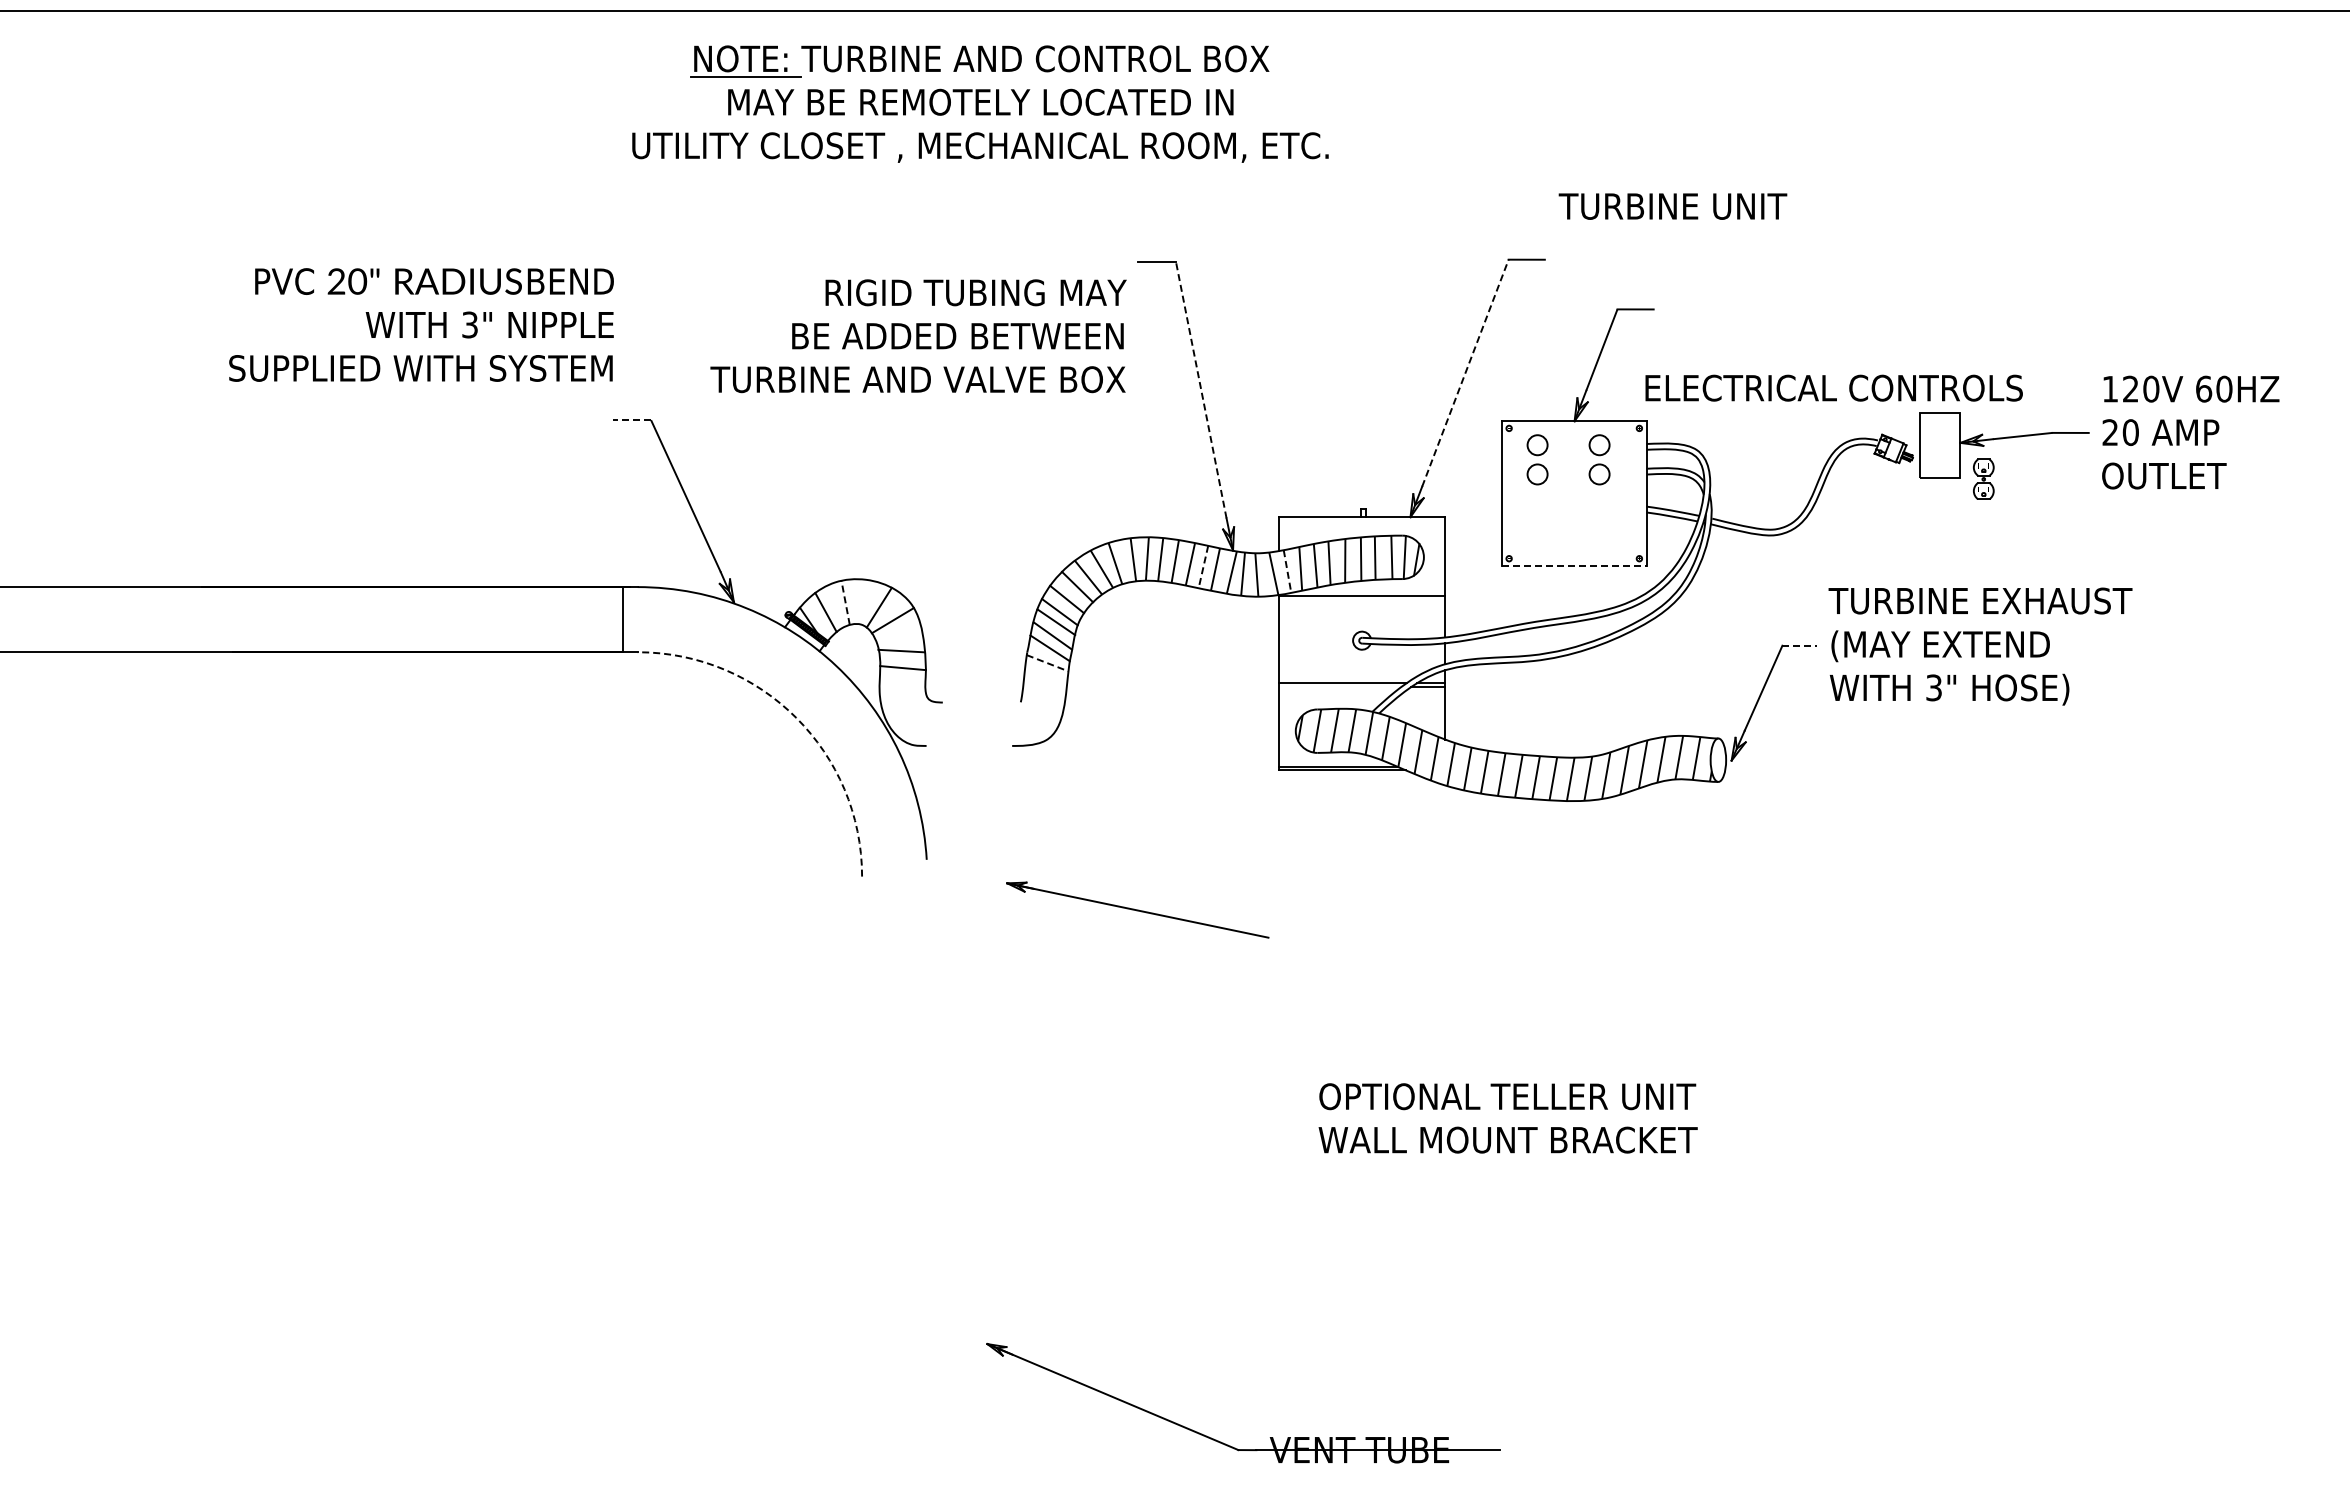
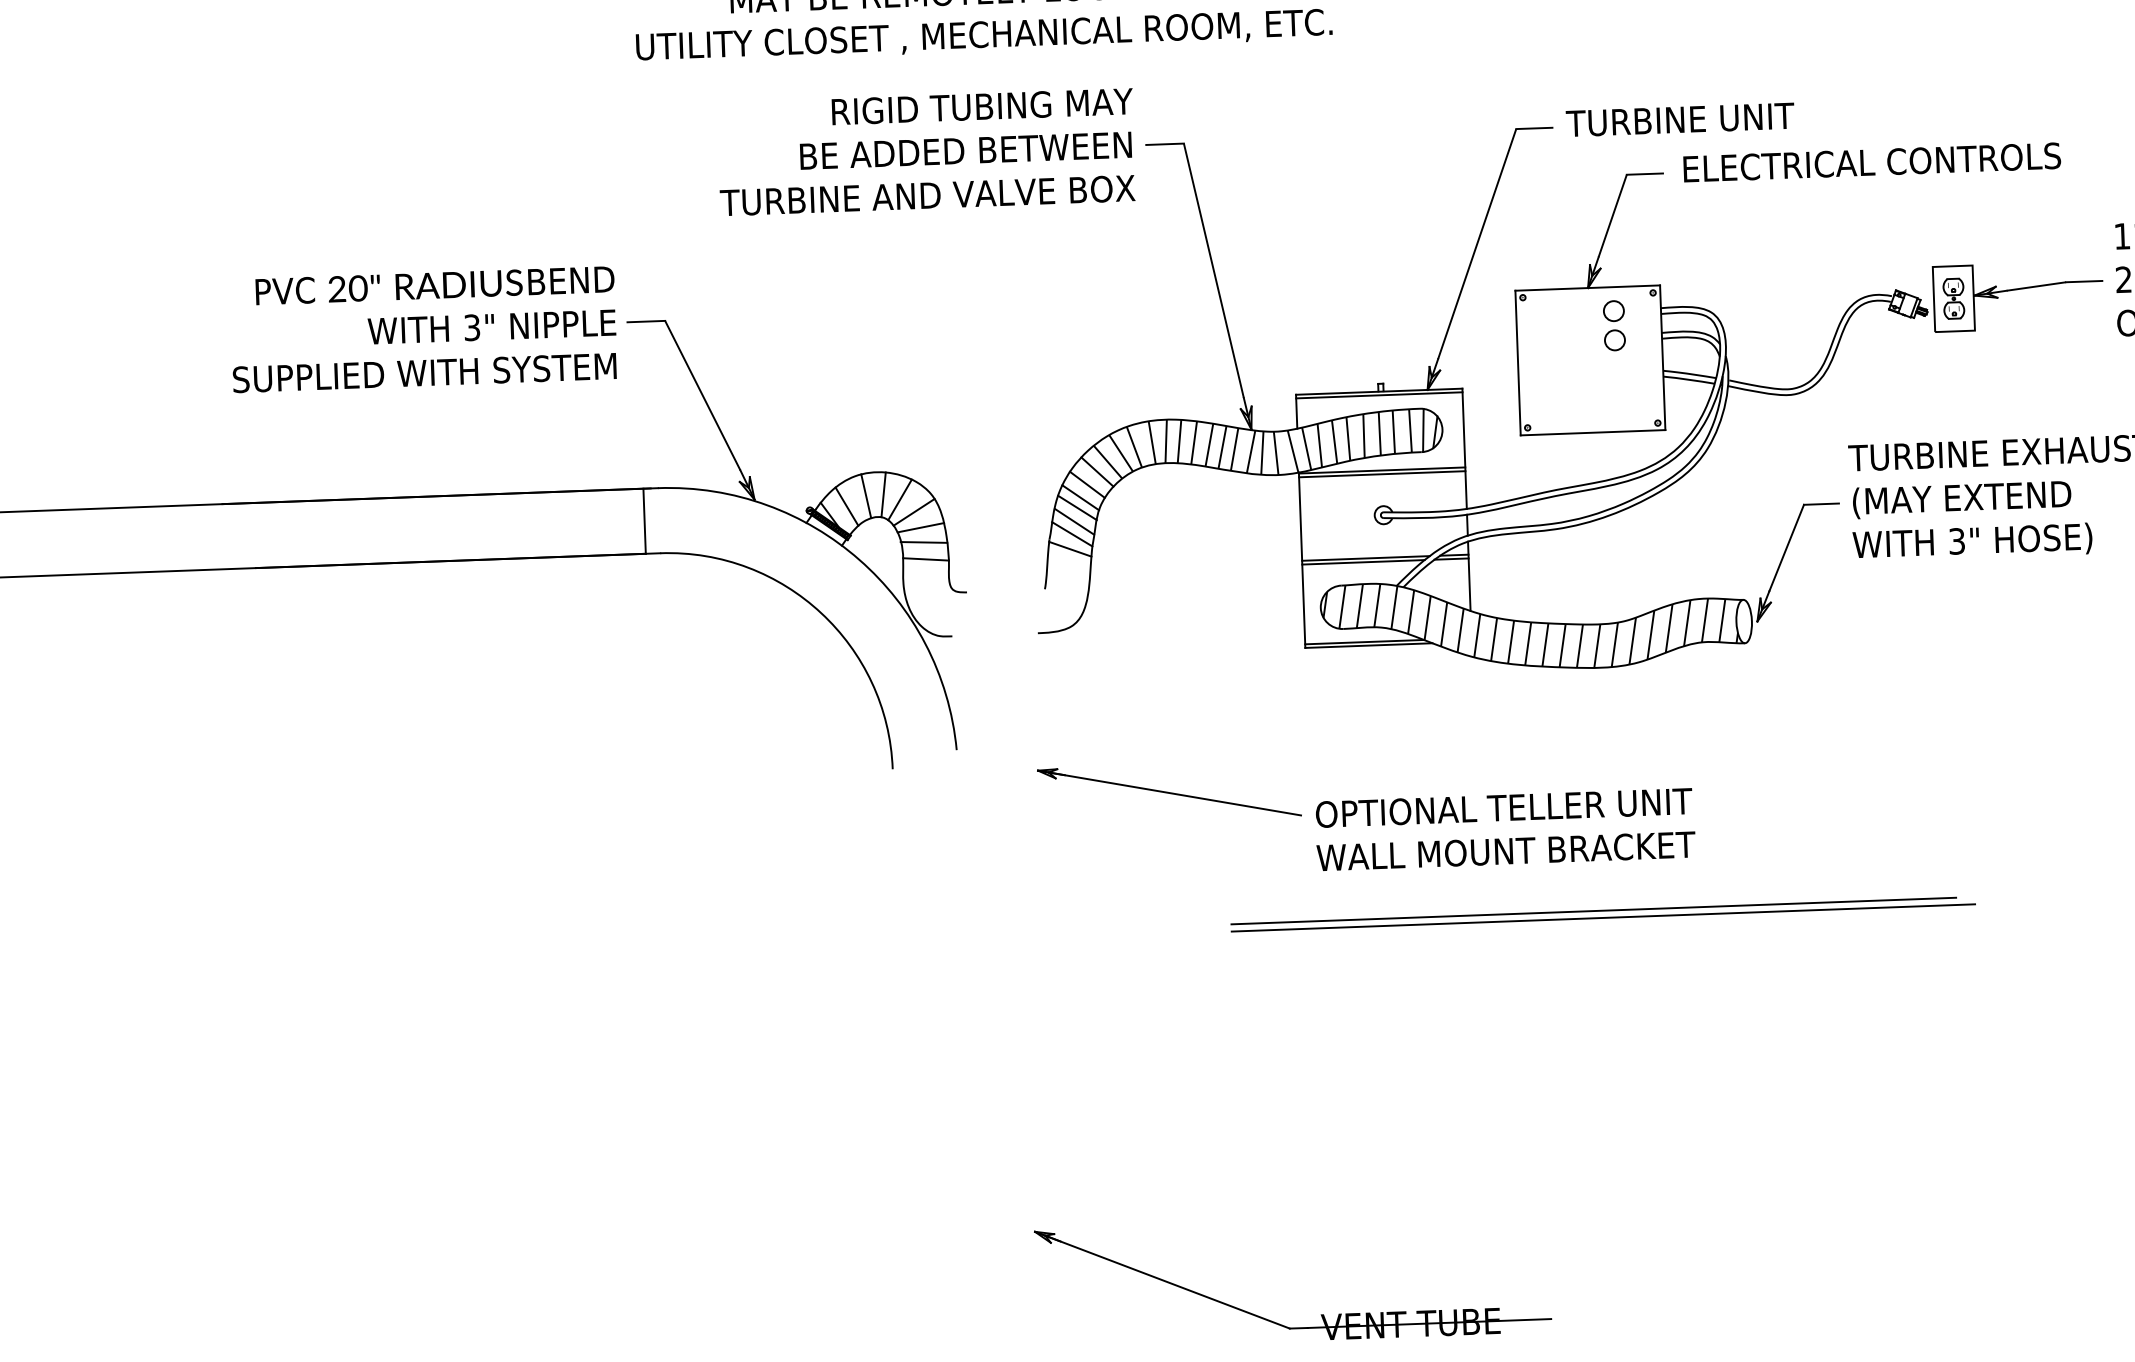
text: (1672, 206) -> (1679, 119), moved
text: (421, 324) -> (423, 329), moved
text: (918, 336) -> (926, 152), moved
line: (1465, 372) -> (1477, 243), dashed -> solid
text: (1833, 387) -> (1871, 161), moved
line: (1201, 390) -> (1214, 271), dashed -> solid
line: (632, 420) -> (646, 321), dashed -> solid
part: (1537, 459) -> (1552, 327), removed
part: (1983, 478) -> (1953, 297), moved
line: (1361, 520) -> (1378, 395), added
line: (1574, 565) -> (1593, 432), dashed -> solid
line: (1203, 567) -> (1222, 447), dashed -> solid
line: (1287, 571) -> (1306, 448), dashed -> solid
line: (1361, 599) -> (1381, 474), added
line: (863, 601) -> (884, 494), added
line: (845, 602) -> (866, 495), dashed -> solid
line: (898, 636) -> (920, 527), added
line: (1800, 645) -> (1822, 503), dashed -> solid
line: (1048, 663) -> (1071, 549), dashed -> solid
line: (1339, 687) -> (1362, 562), added
arc: (796, 717) -> (821, 612), dashed -> solid
line: (1557, 1043) -> (1593, 910), added
line: (1566, 1051) -> (1603, 918), added
text: (1507, 1118) -> (1504, 829), moved

